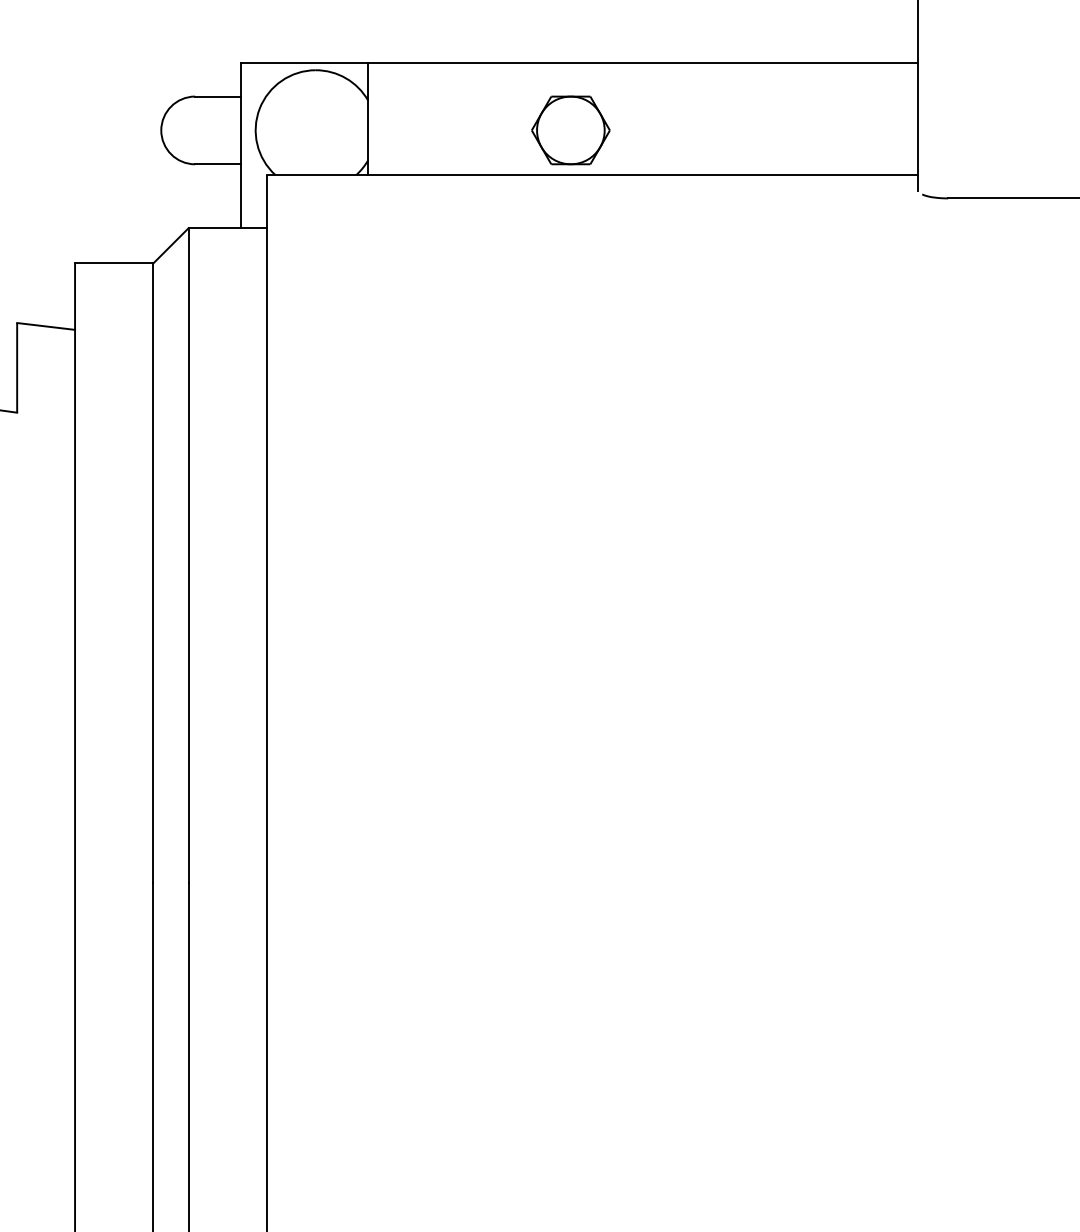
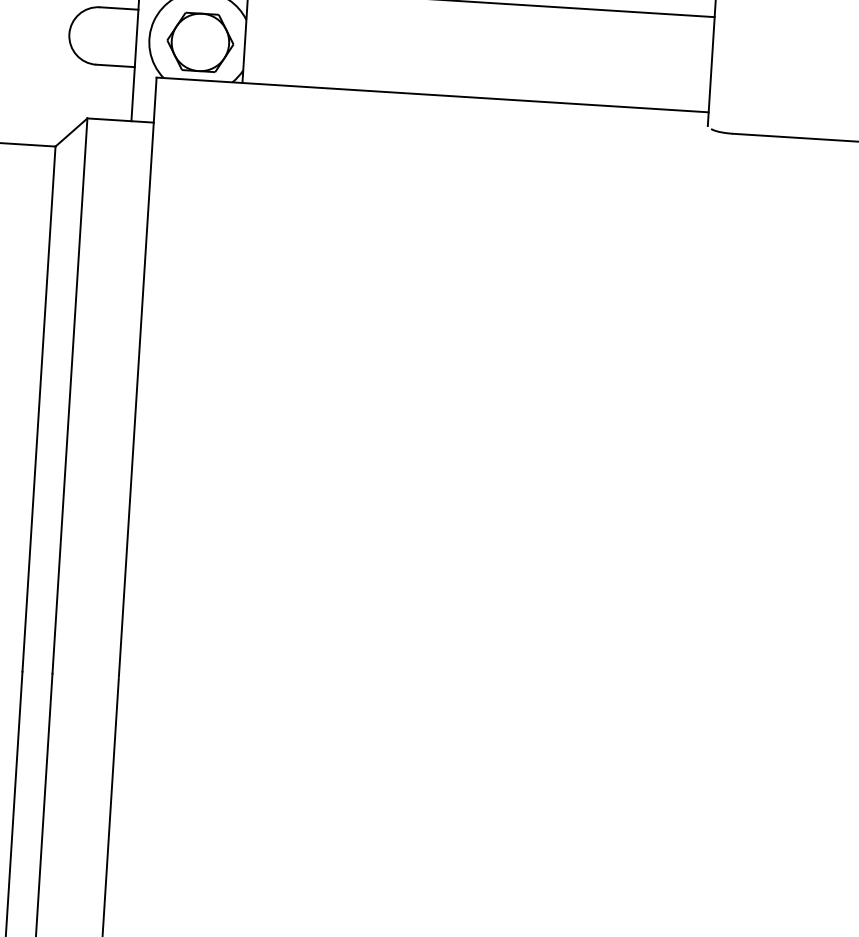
part: (570, 130) -> (200, 42), moved

